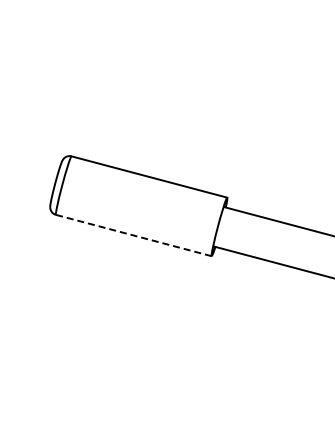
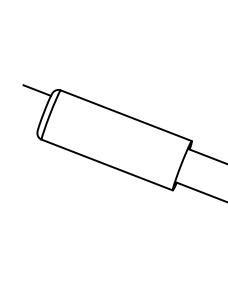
line: (44, 159) -> (37, 90), added
line: (133, 235) -> (106, 164), dashed -> solid

